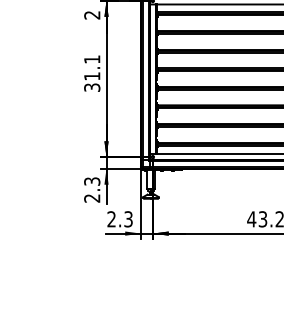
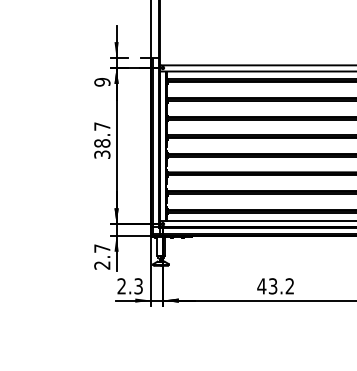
text: (92, 15) -> (102, 82), 2 -> 9
text: (92, 67) -> (102, 134), 31.1 -> 38.7
text: (92, 181) -> (102, 248), 2.3 -> 2.7

